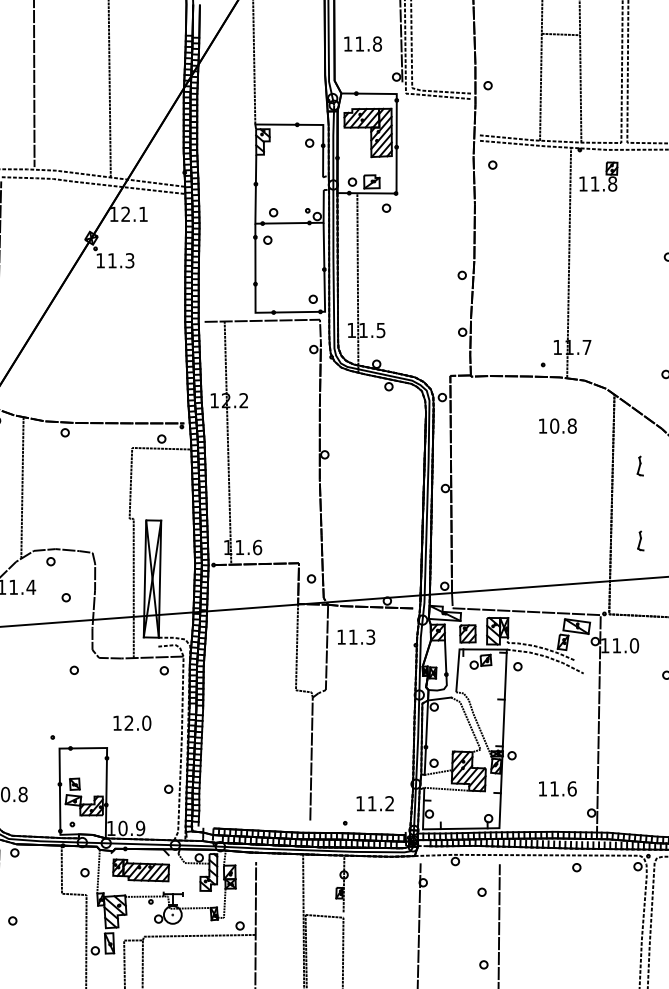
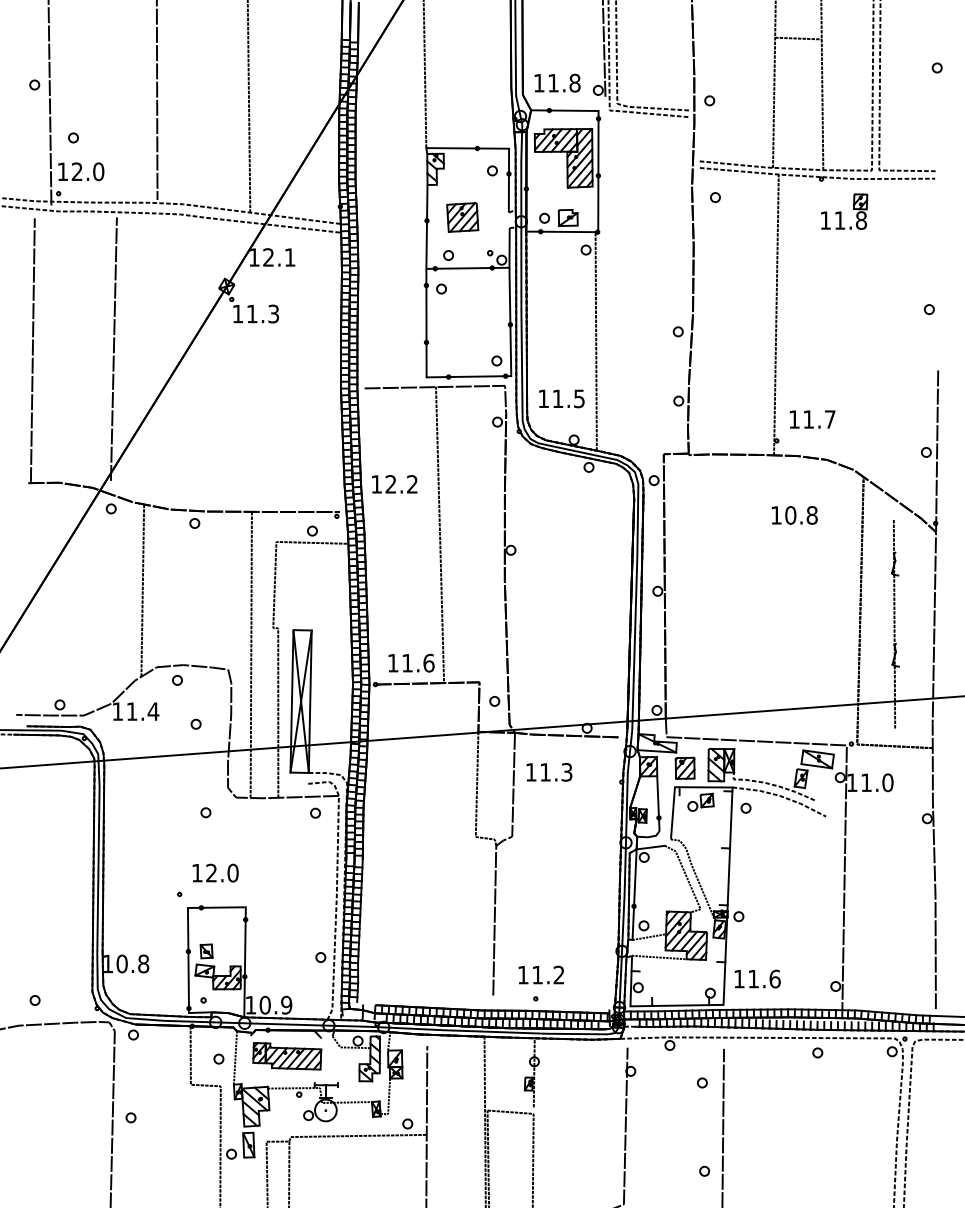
text: (363, 43) -> (557, 82), moved
part: (285, 181) -> (462, 217), added
line: (569, 261) -> (776, 314), moved
line: (357, 283) -> (595, 341), moved
line: (228, 441) -> (440, 533), moved
line: (639, 514) -> (894, 623), added
line: (110, 540) -> (250, 654), added
text: (132, 722) -> (215, 872), moved
text: (557, 788) -> (757, 978), moved
text: (374, 803) -> (540, 974), moved

